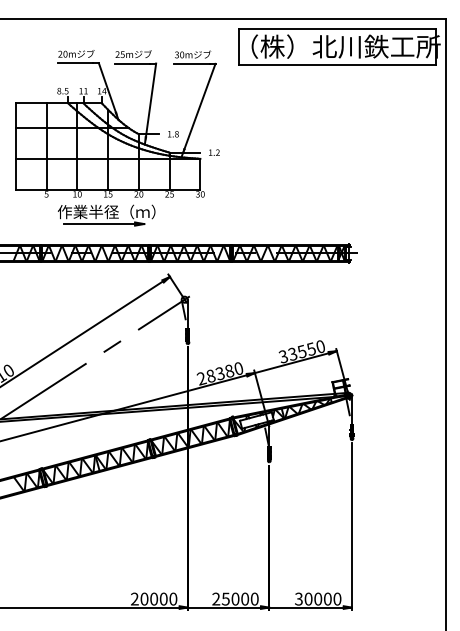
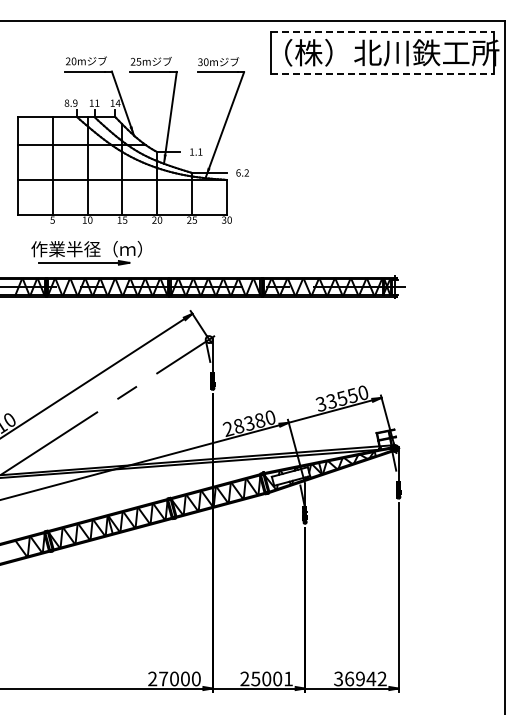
line: (337, 28) -> (382, 32), solid -> dashed
line: (337, 65) -> (382, 74), solid -> dashed
text: (66, 90) -> (75, 102), 8.5 -> 8.9
text: (177, 133) -> (200, 151), 1.8 -> 1.1
text: (210, 152) -> (238, 172), 1.2 -> 6.2
part: (106, 215) -> (86, 253), moved
text: (144, 598) -> (163, 678), 20000 -> 27000
text: (254, 598) -> (288, 678), 25000 -> 25001
text: (322, 598) -> (365, 678), 30000 -> 36942

